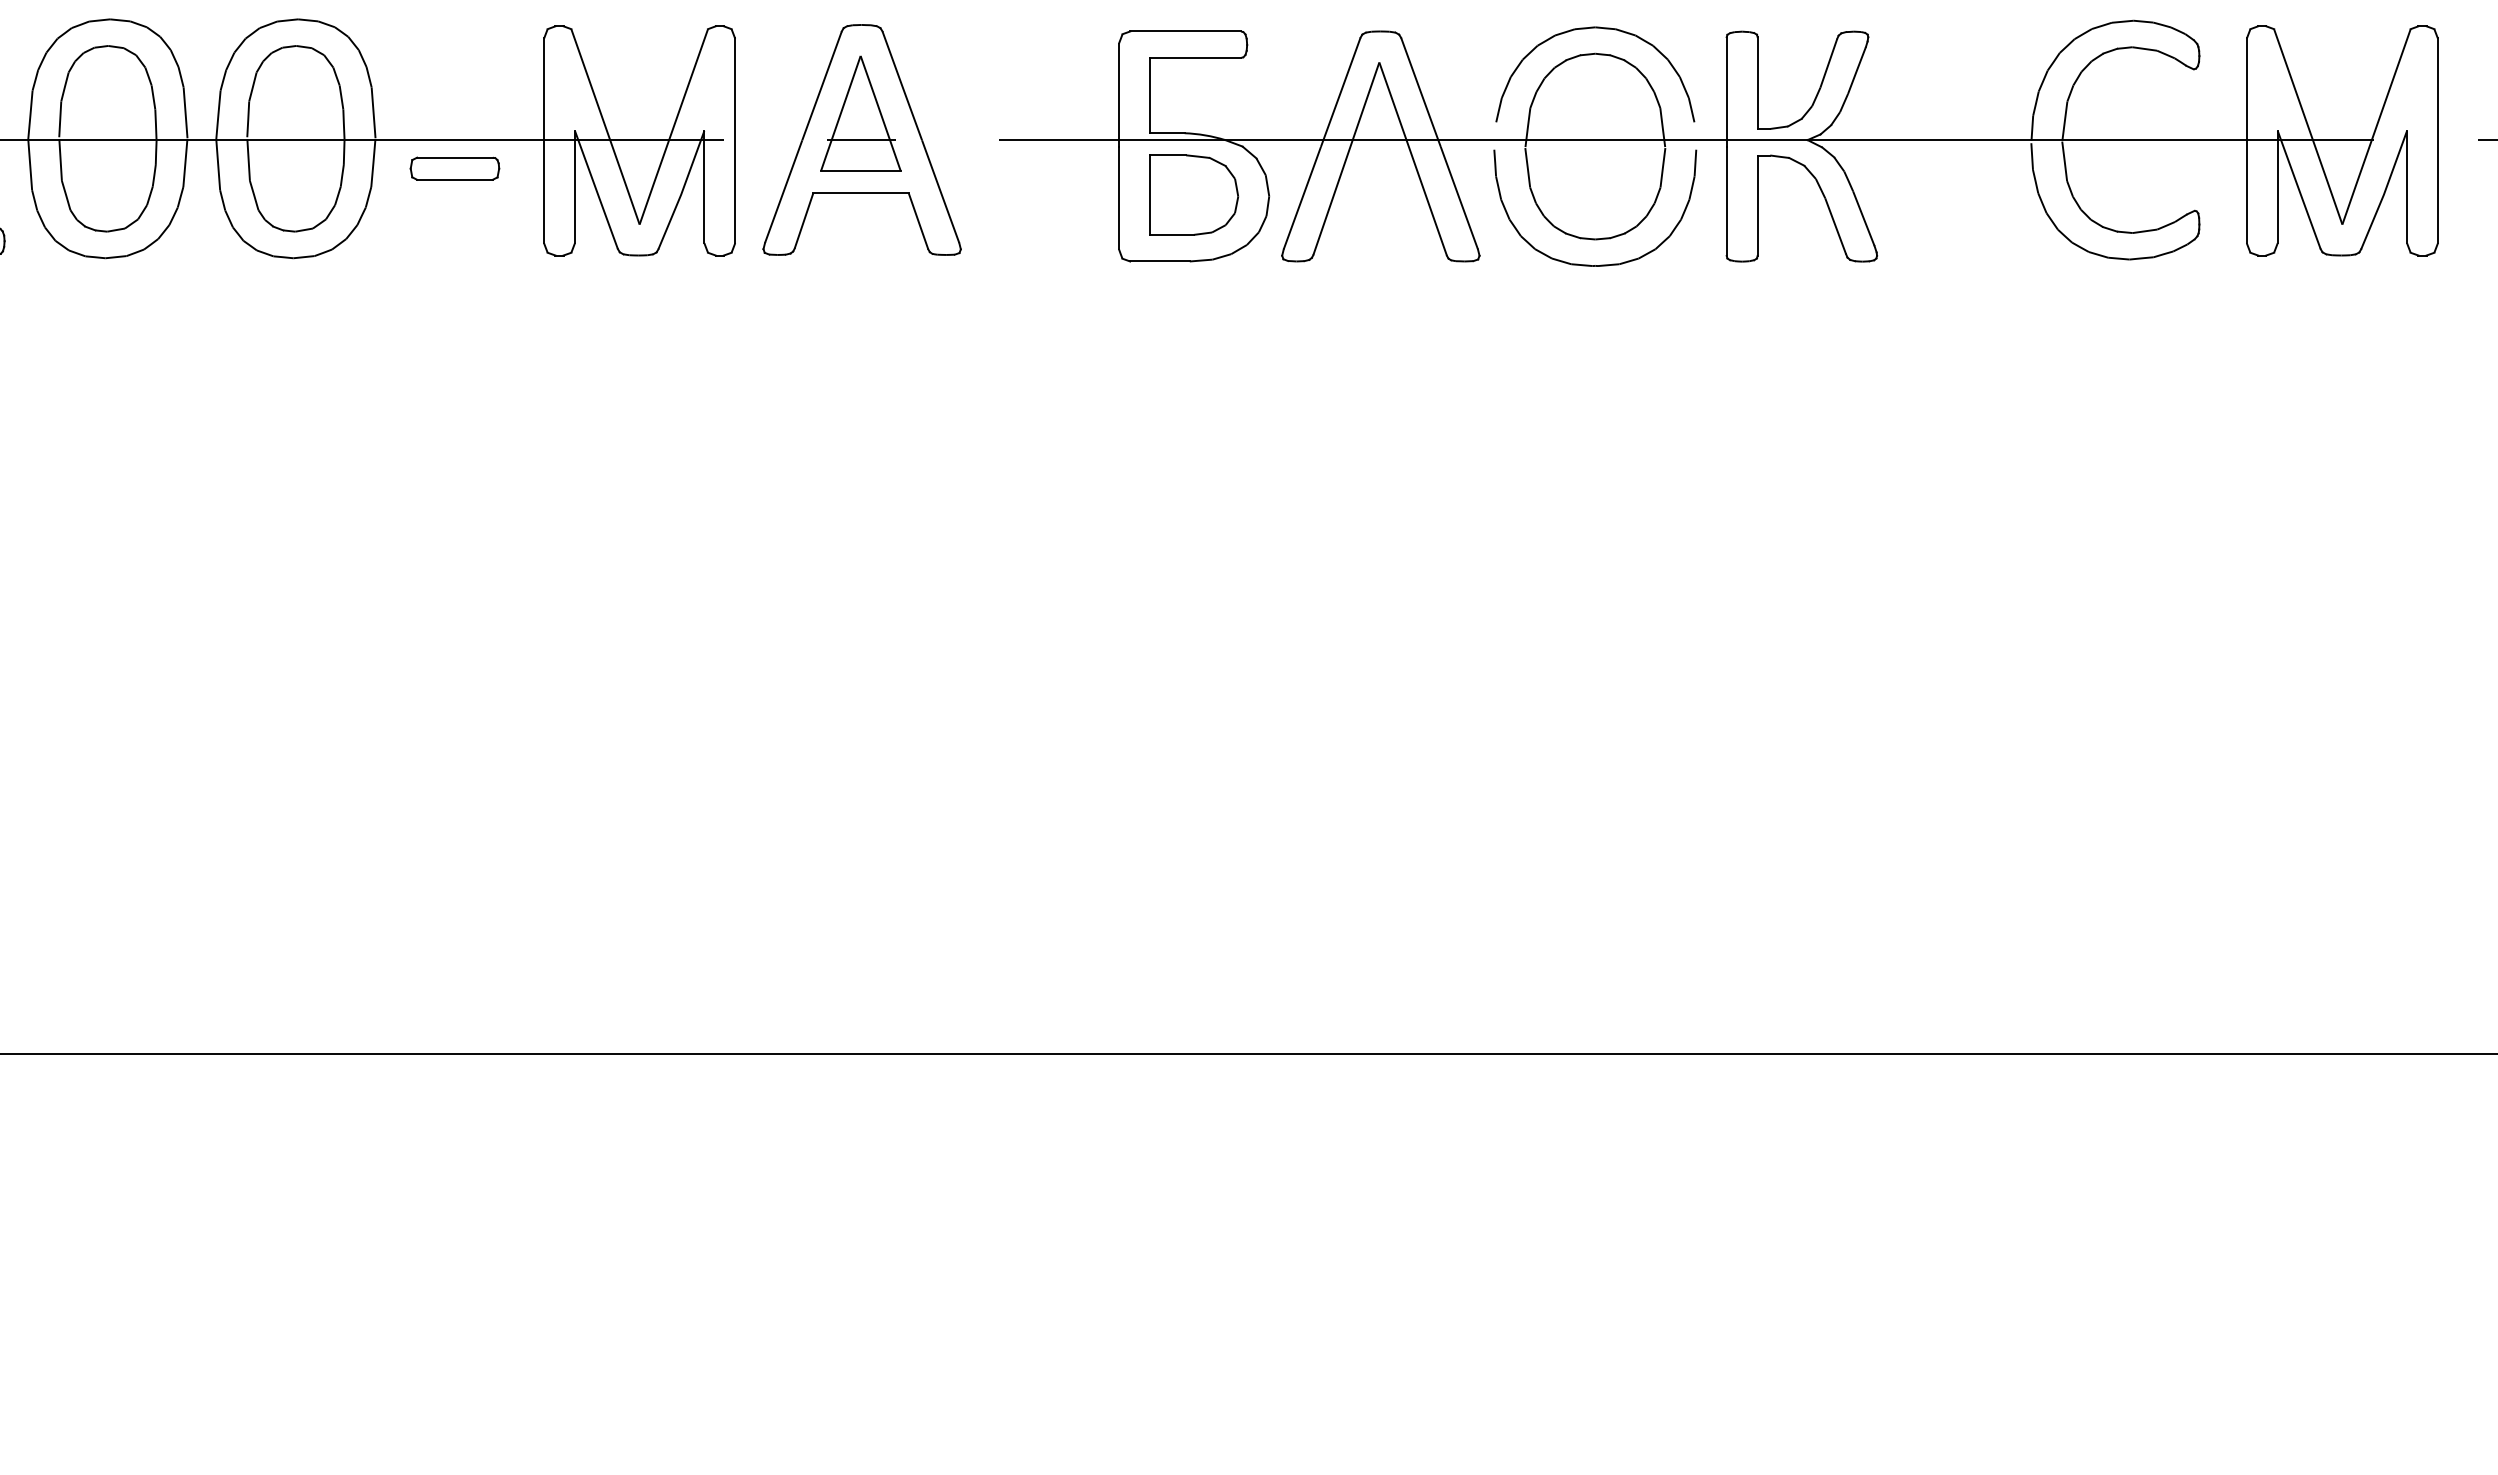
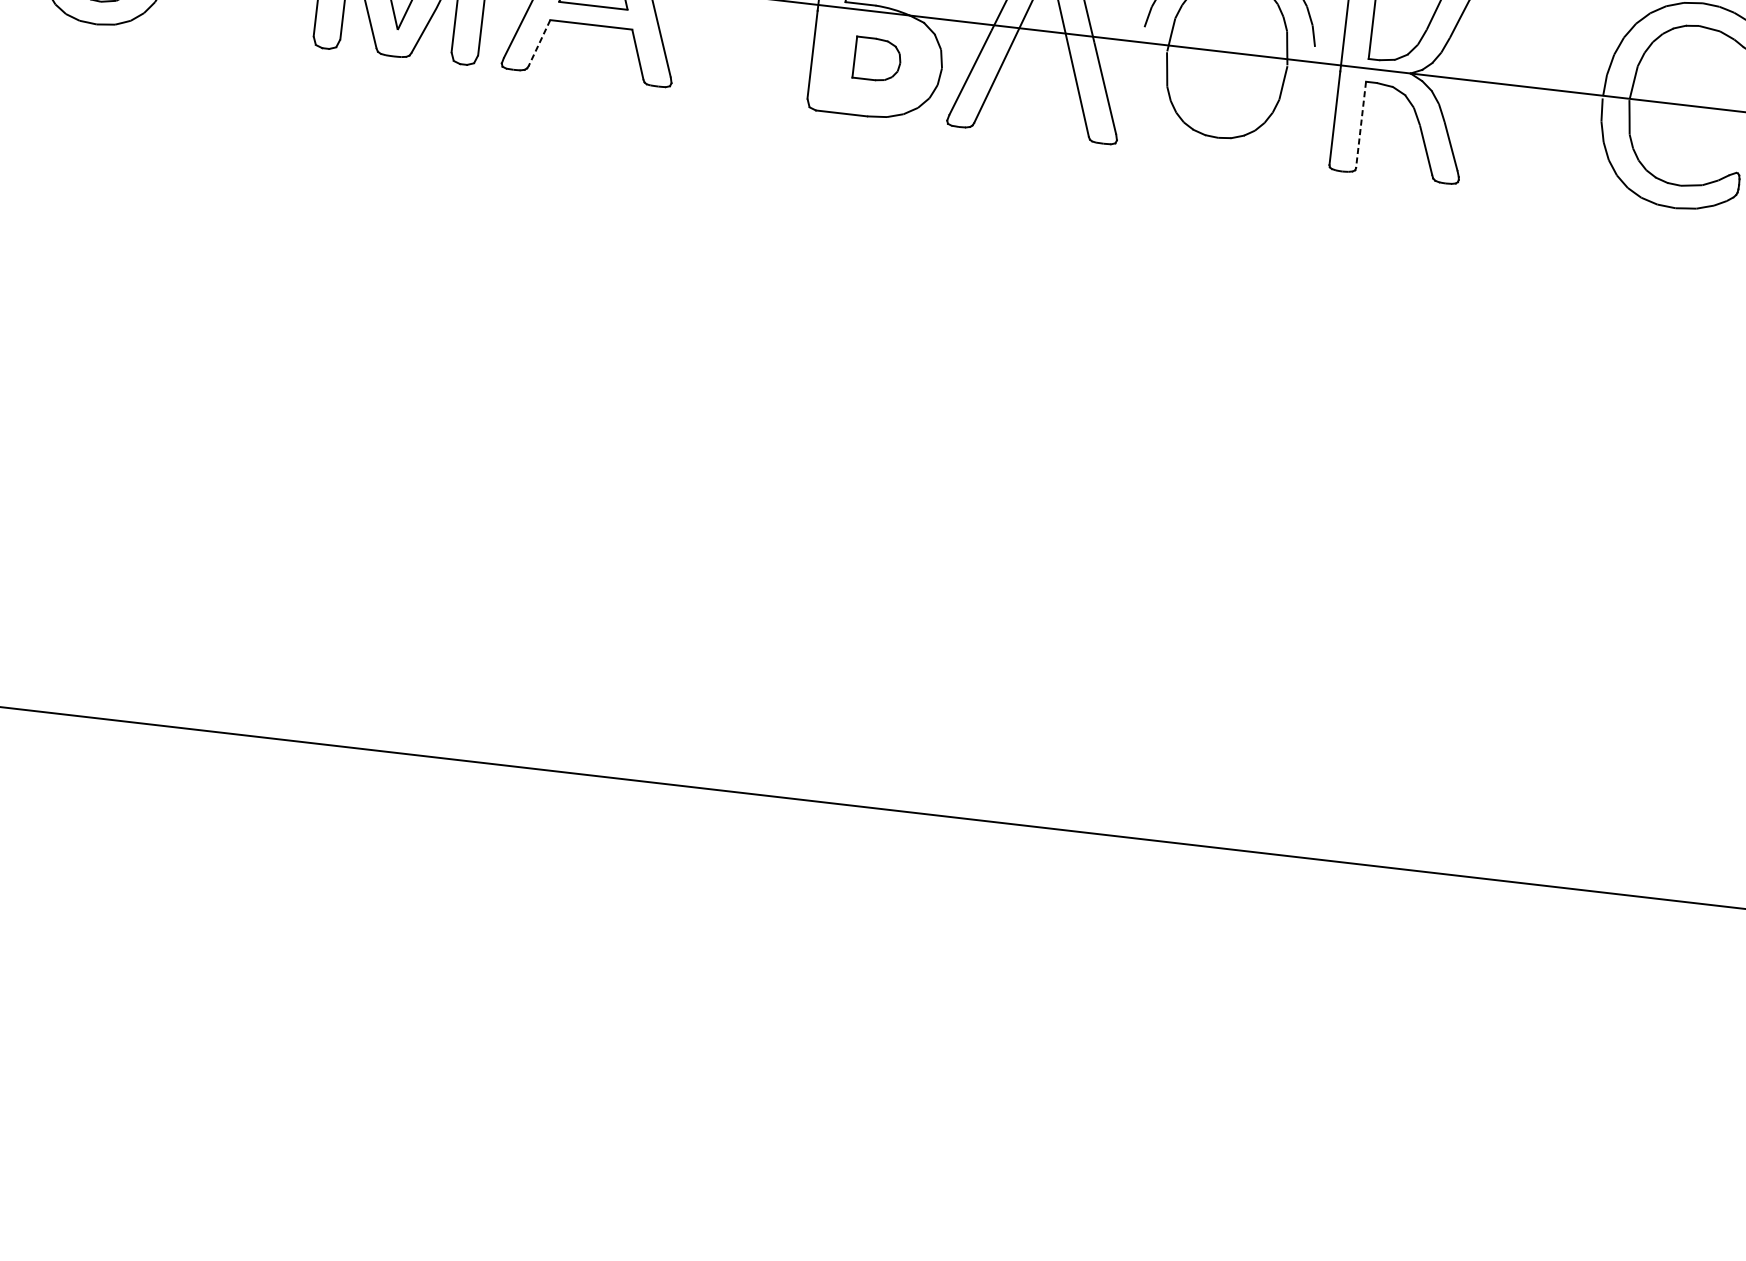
part: (1194, 194) -> (877, 59), size x0.6
line: (1757, 206) -> (1360, 125), solid -> dashed
line: (804, 220) -> (539, 42), solid -> dashed
part: (1589, 264) -> (1210, 158), removed

